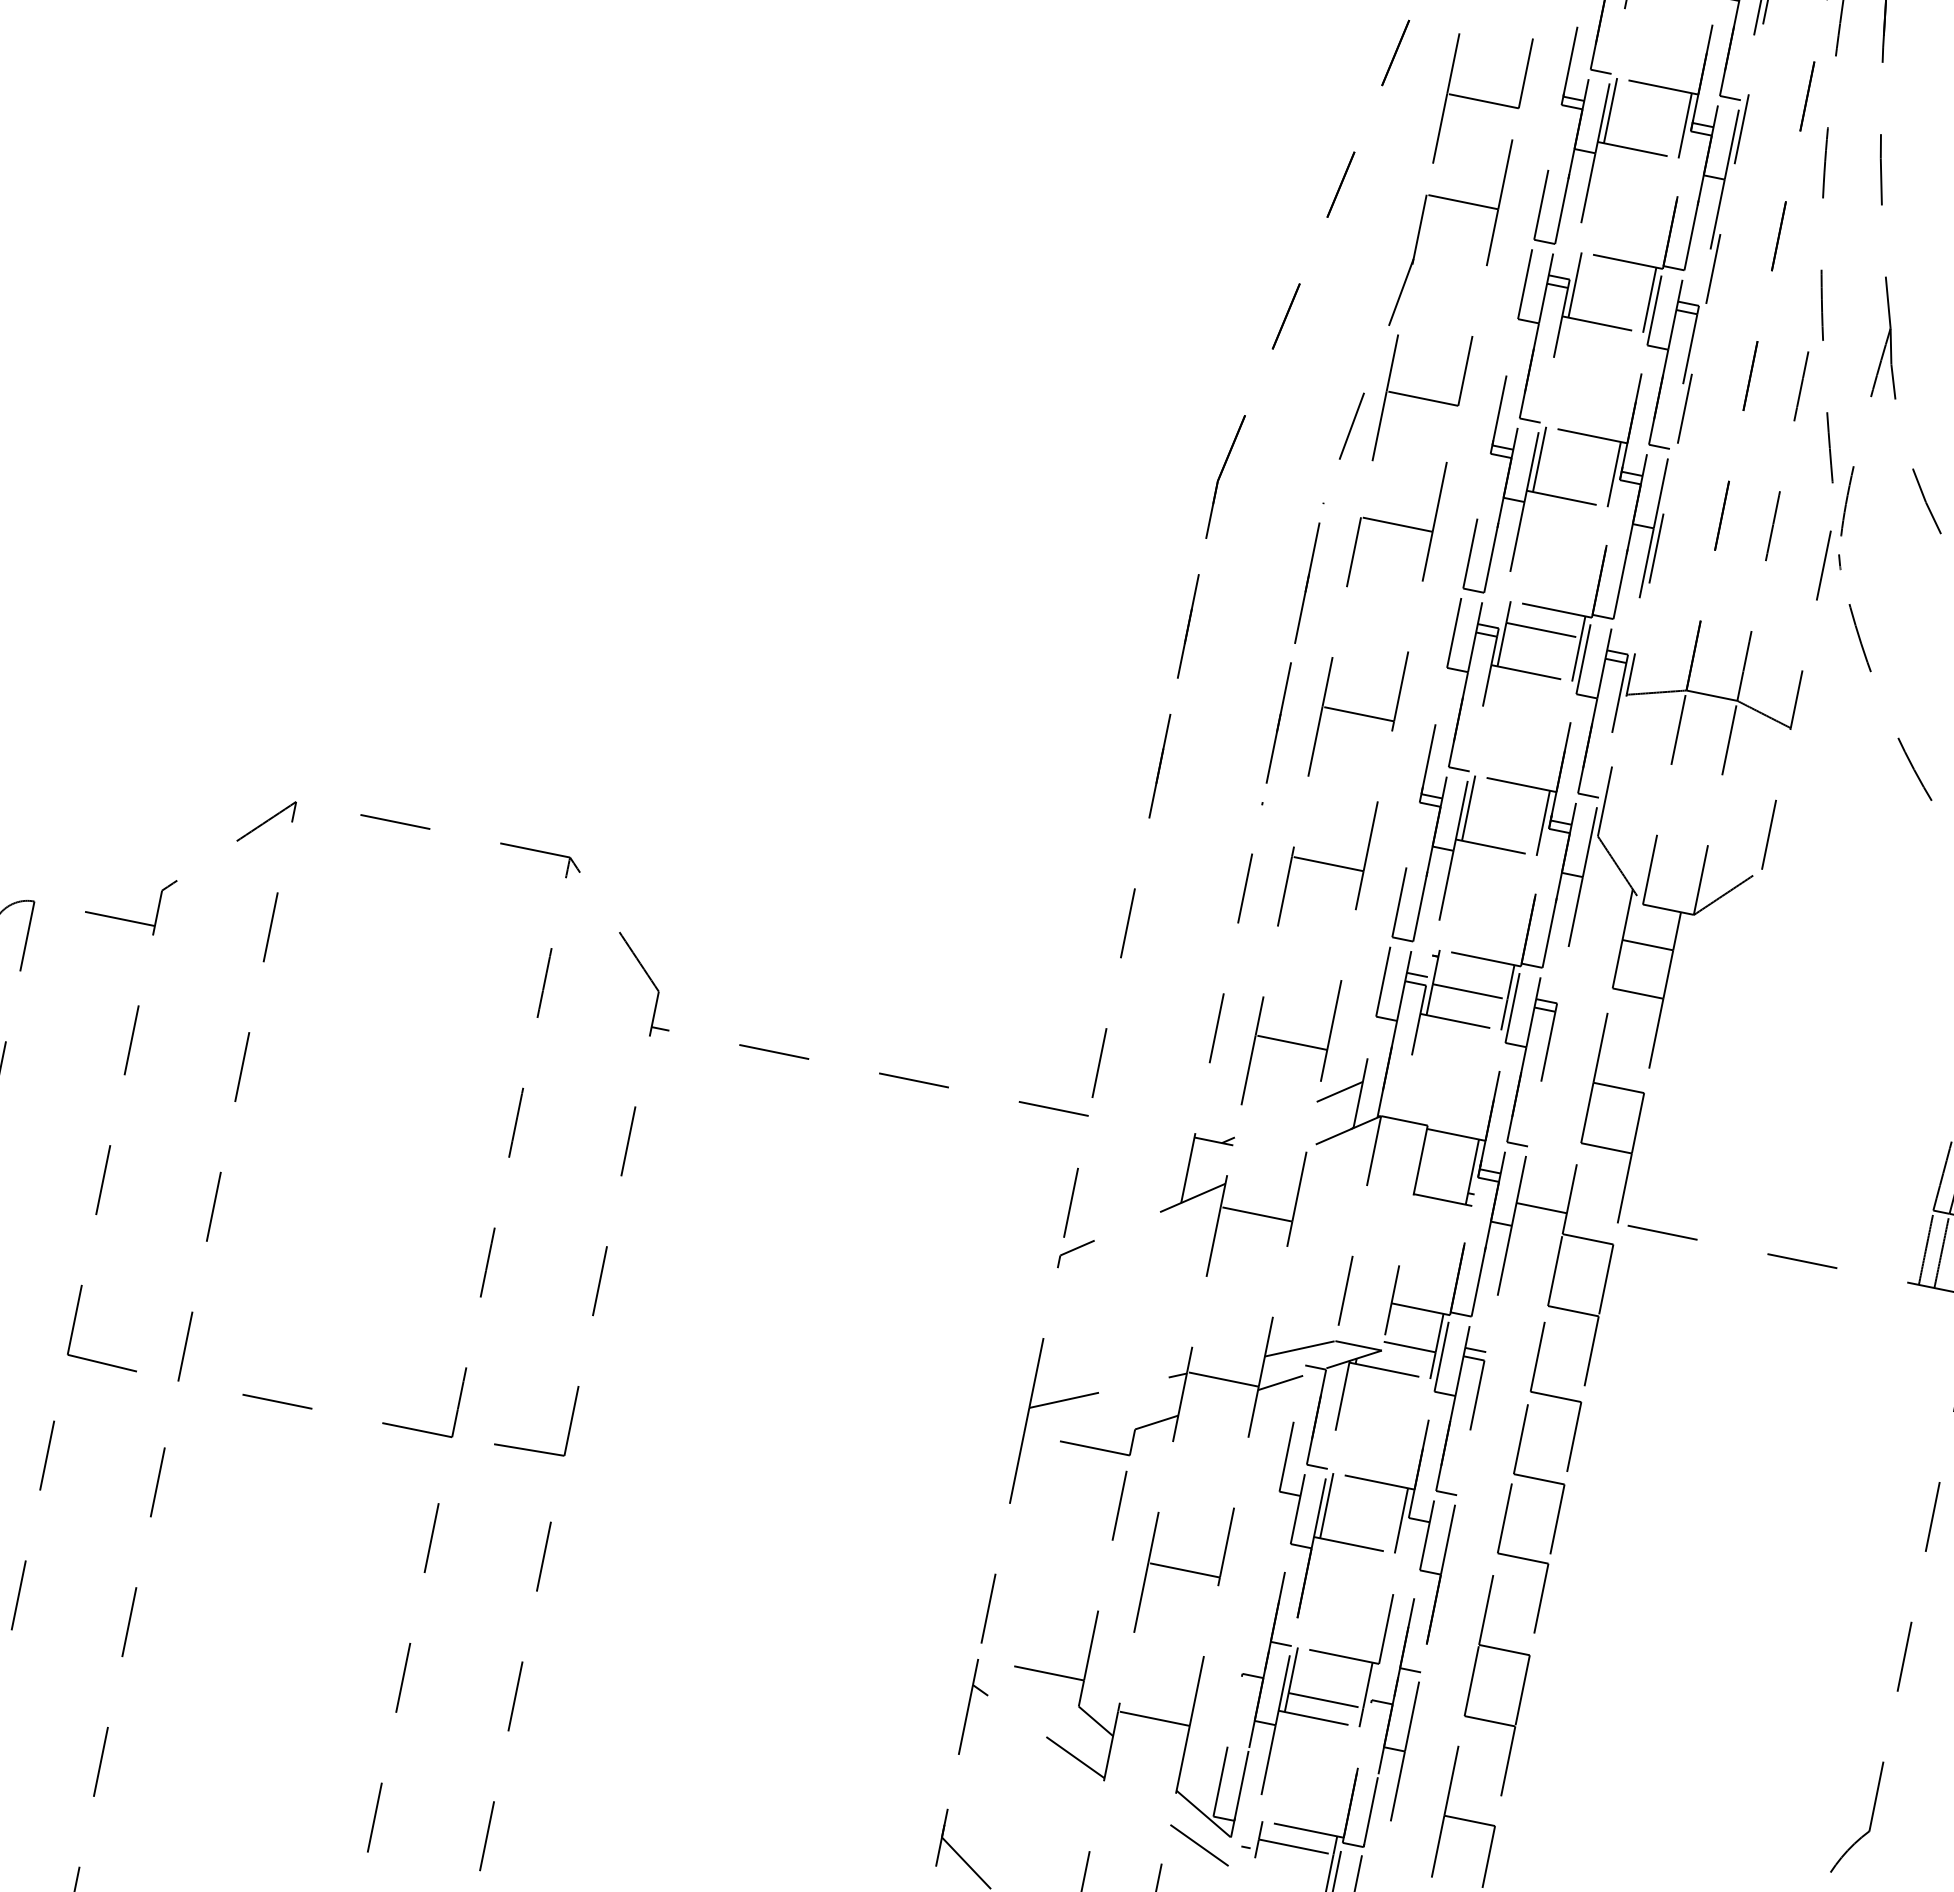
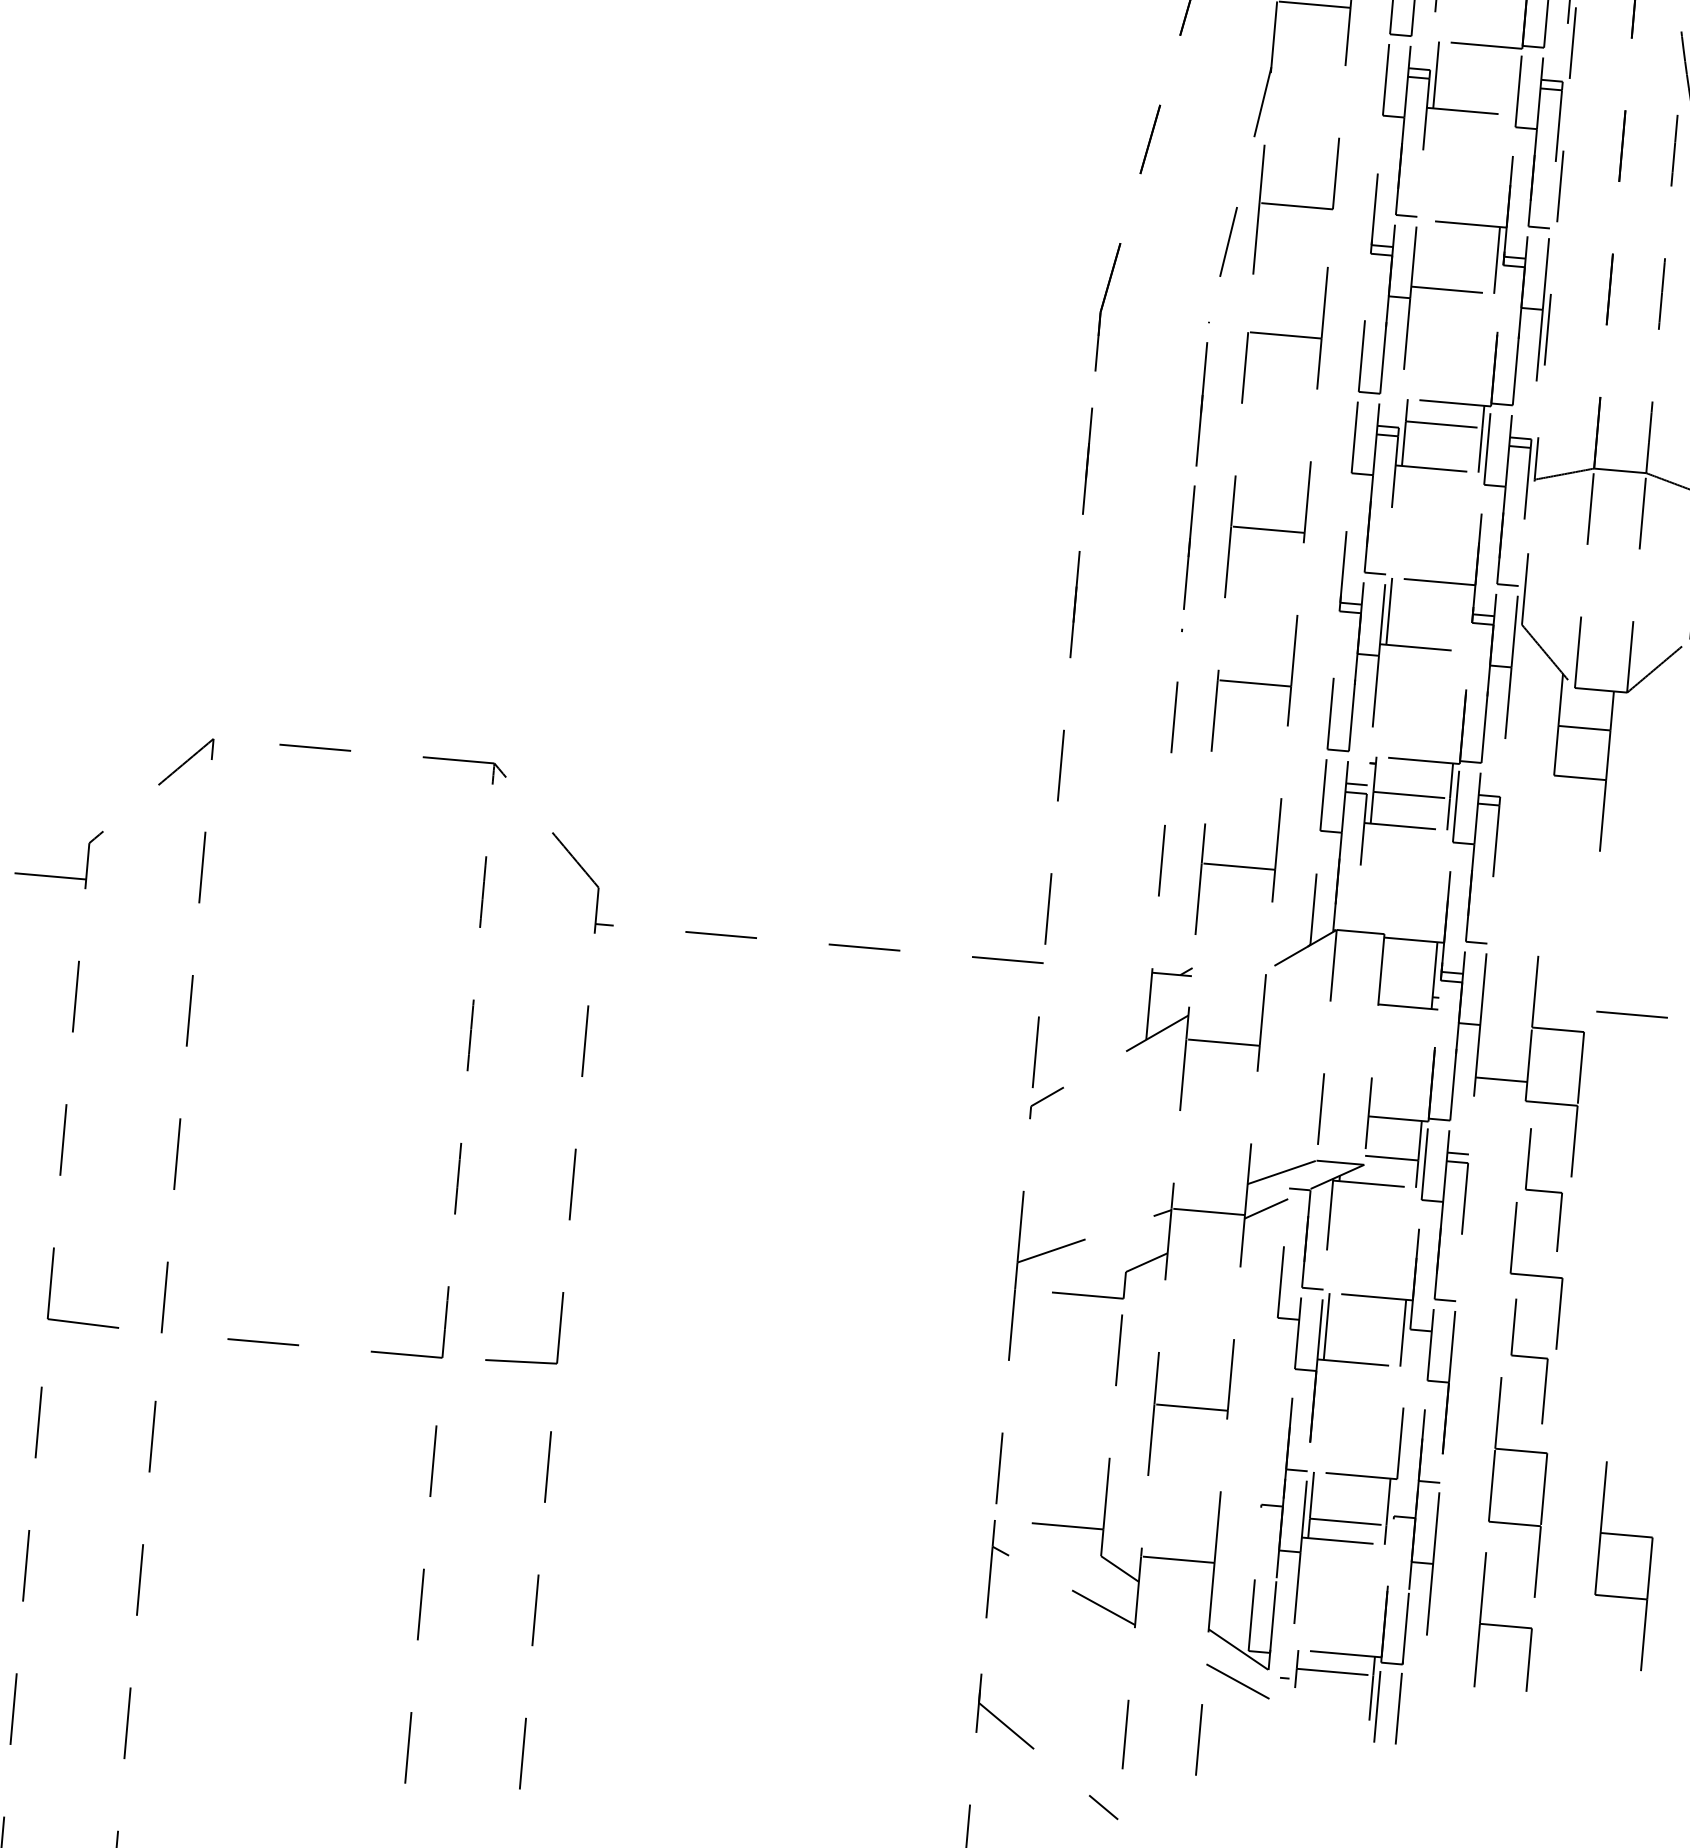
line: (1649, 299) -> (1512, 80), removed
line: (1539, 459) -> (1420, 253), removed
line: (1542, 822) -> (1464, 617), removed
line: (1339, 1091) -> (1292, 910), removed
part: (1612, 1117) -> (1623, 1565), moved
line: (1541, 1208) -> (1501, 1080), moved
part: (1555, 1396) -> (1543, 1191), size x0.7
part: (1523, 1558) -> (1529, 1357), size x0.7

